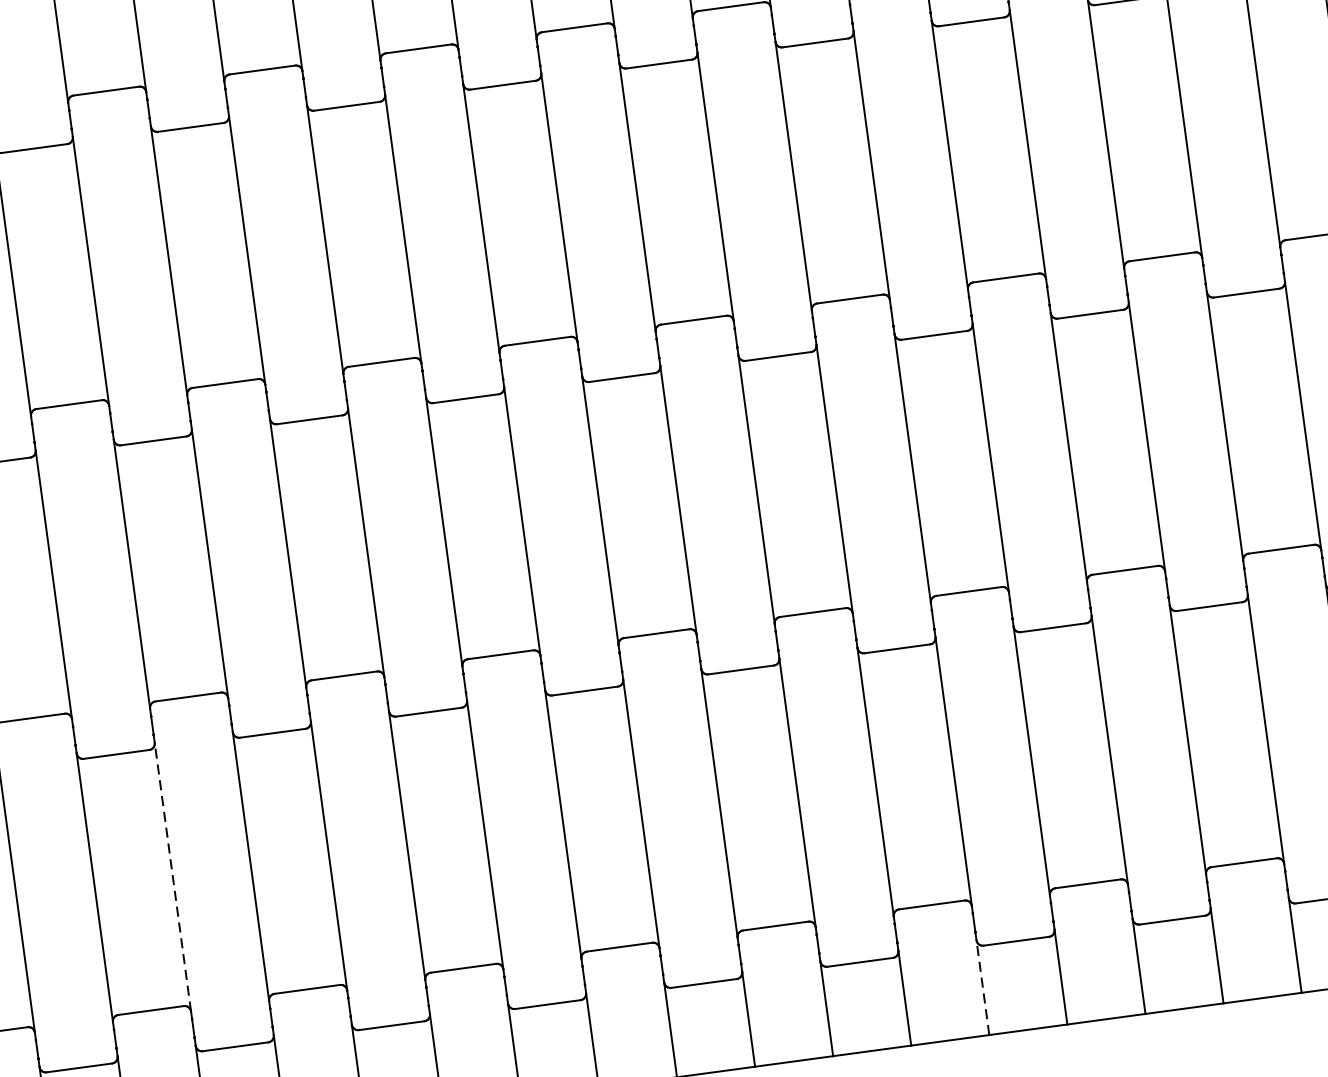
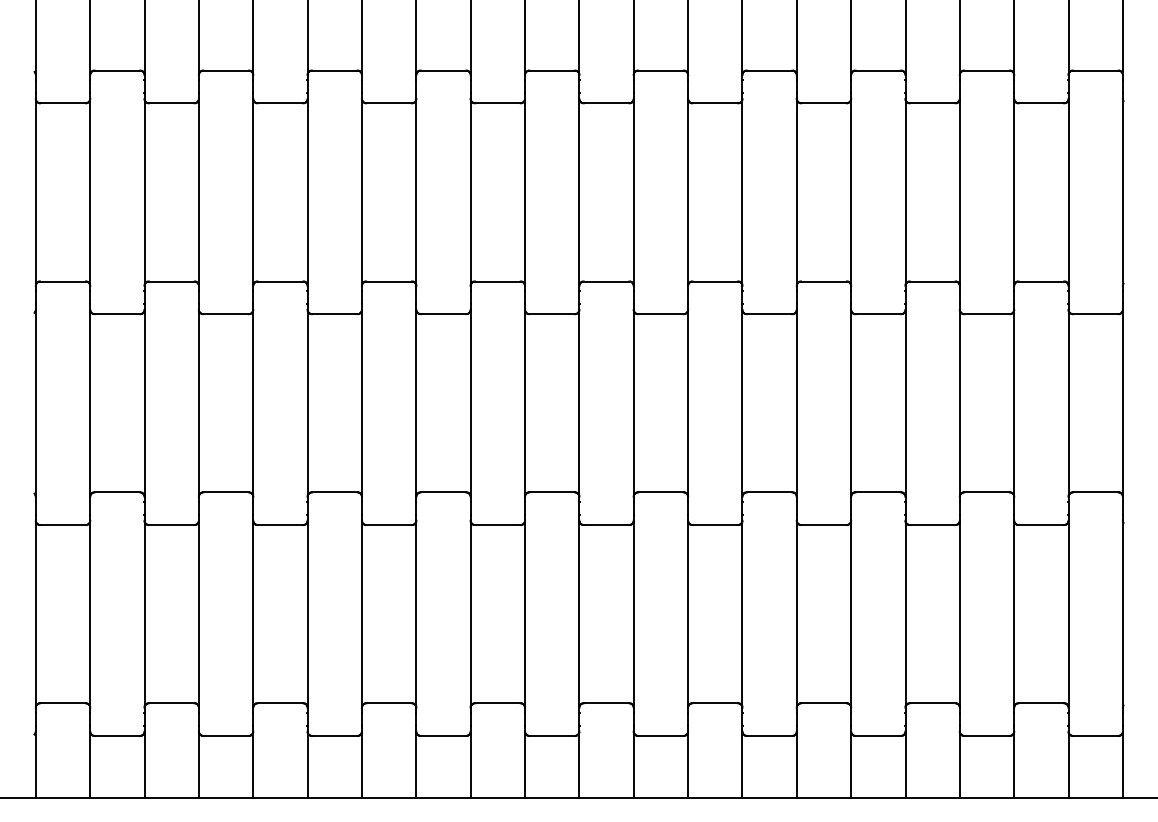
line: (172, 877) -> (198, 614), dashed -> solid
line: (982, 987) -> (742, 764), dashed -> solid

